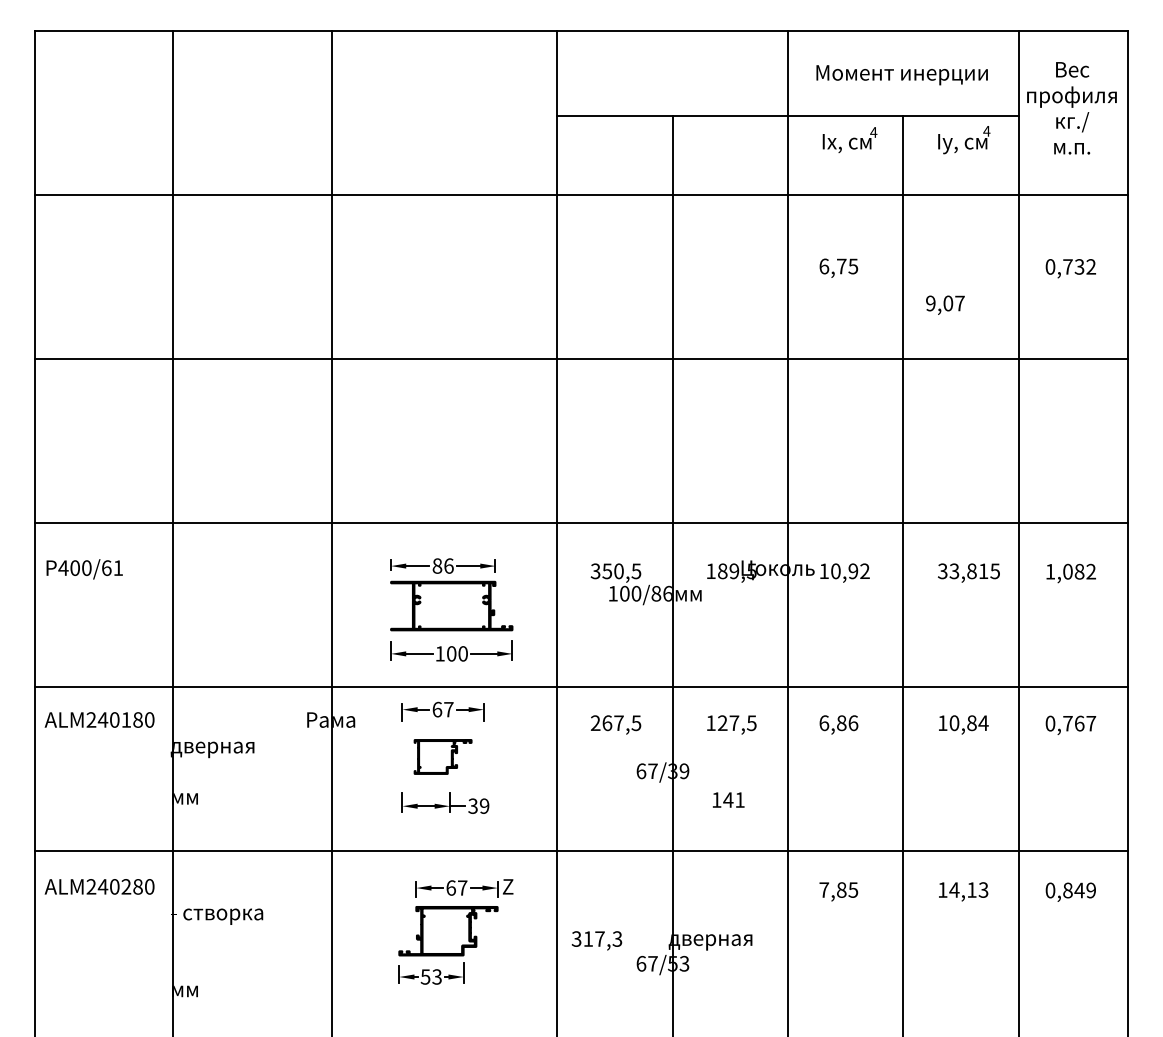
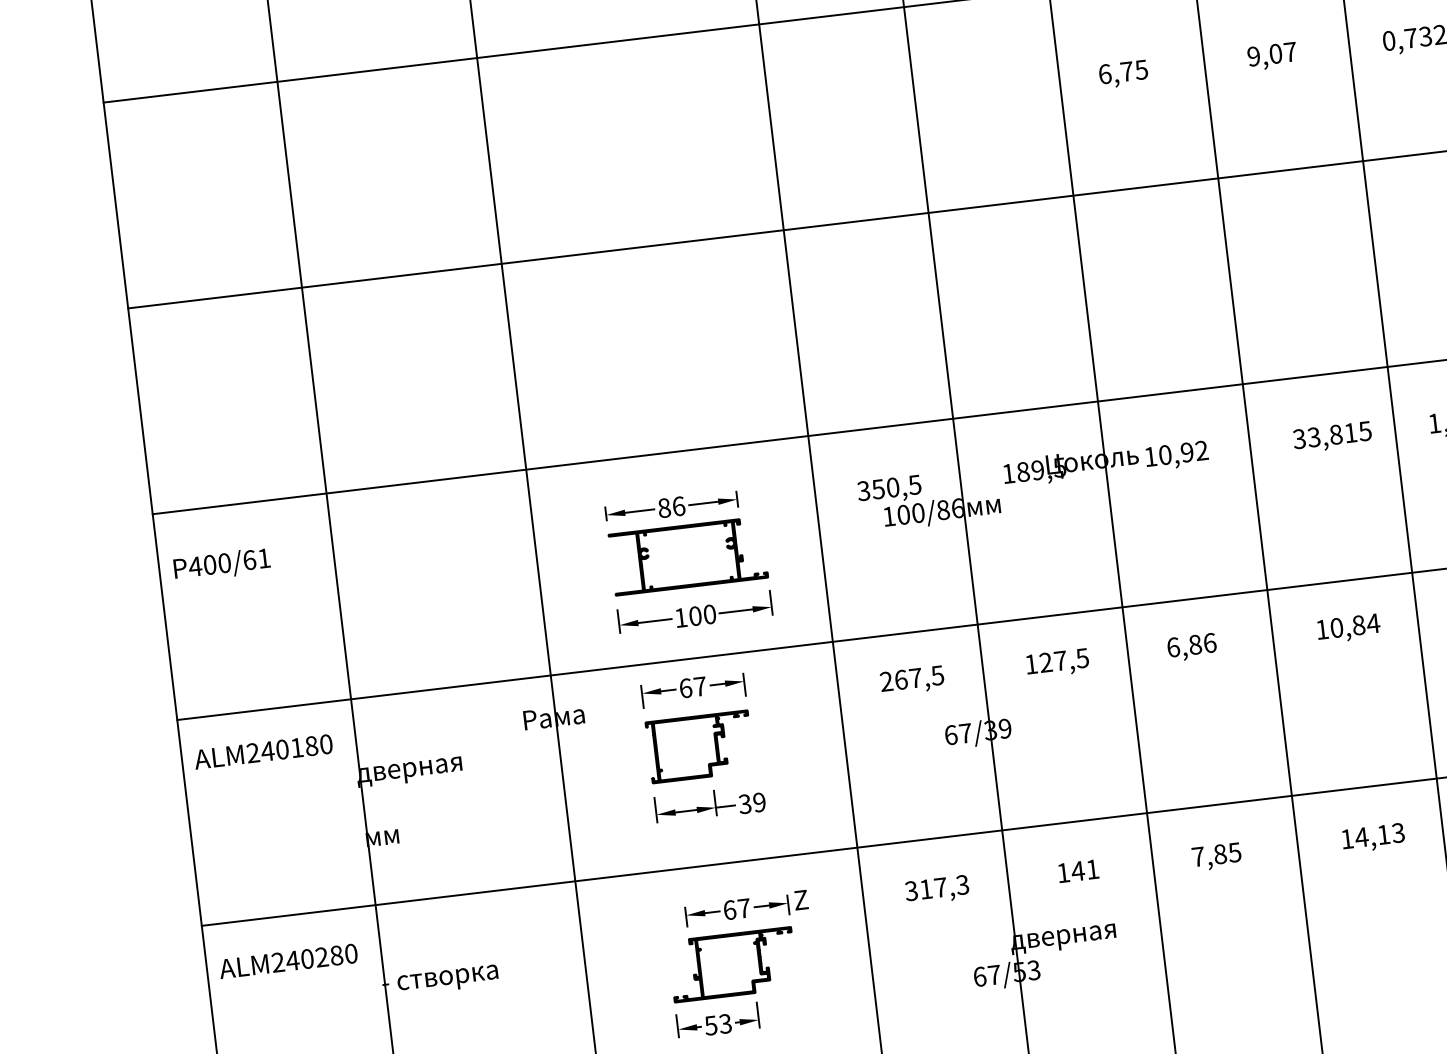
text: (945, 304) -> (1272, 55), moved
part: (442, 756) -> (699, 746), size x1.43
text: (728, 799) -> (1078, 870), moved
text: (596, 940) -> (936, 889), moved

